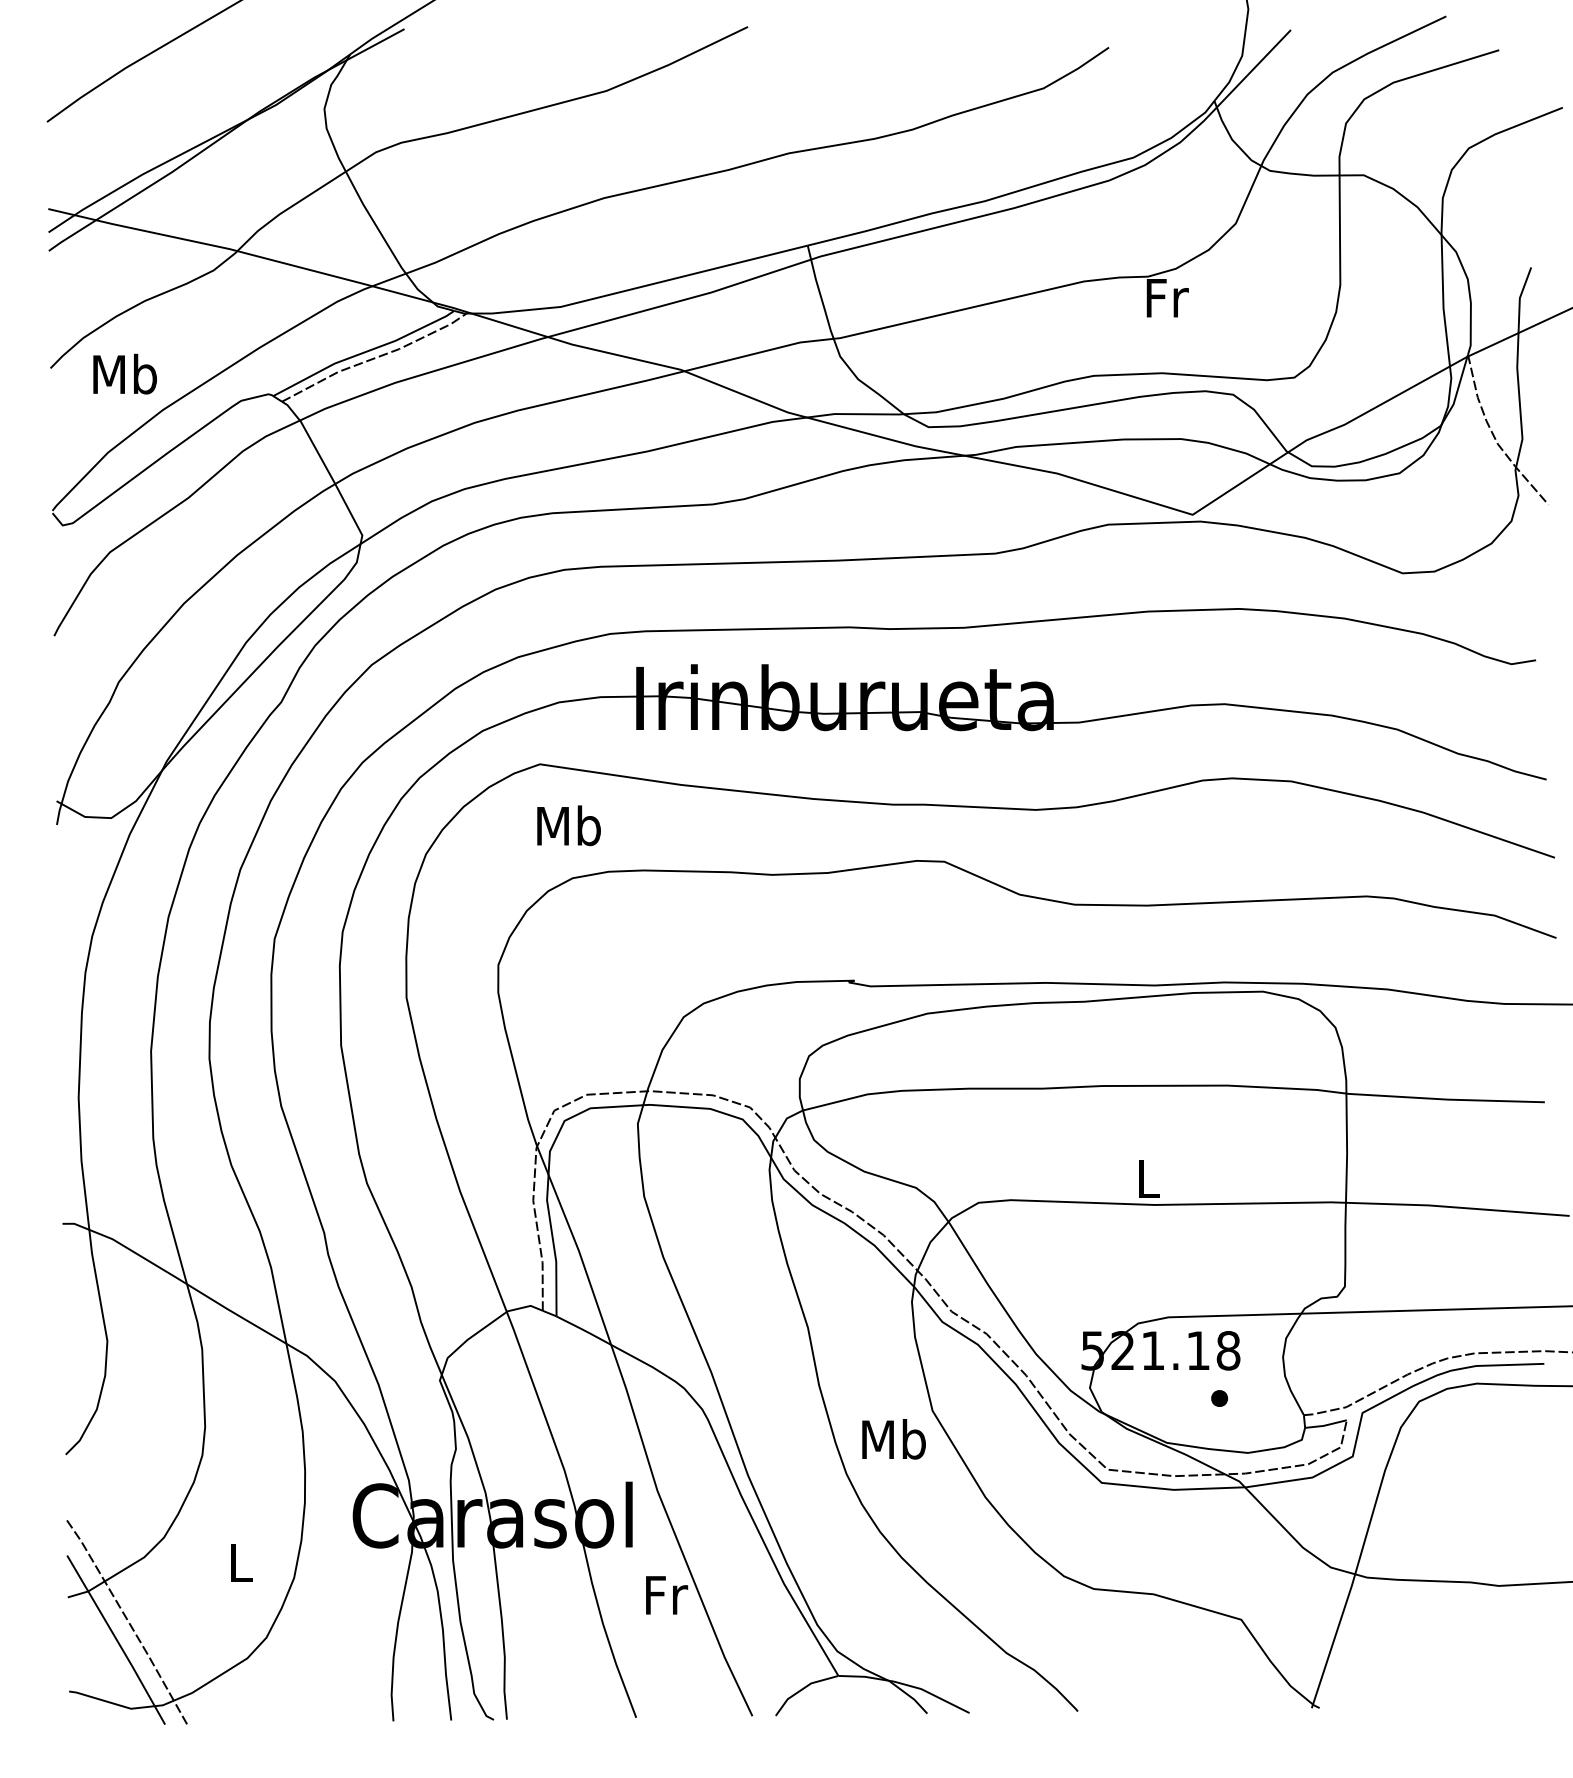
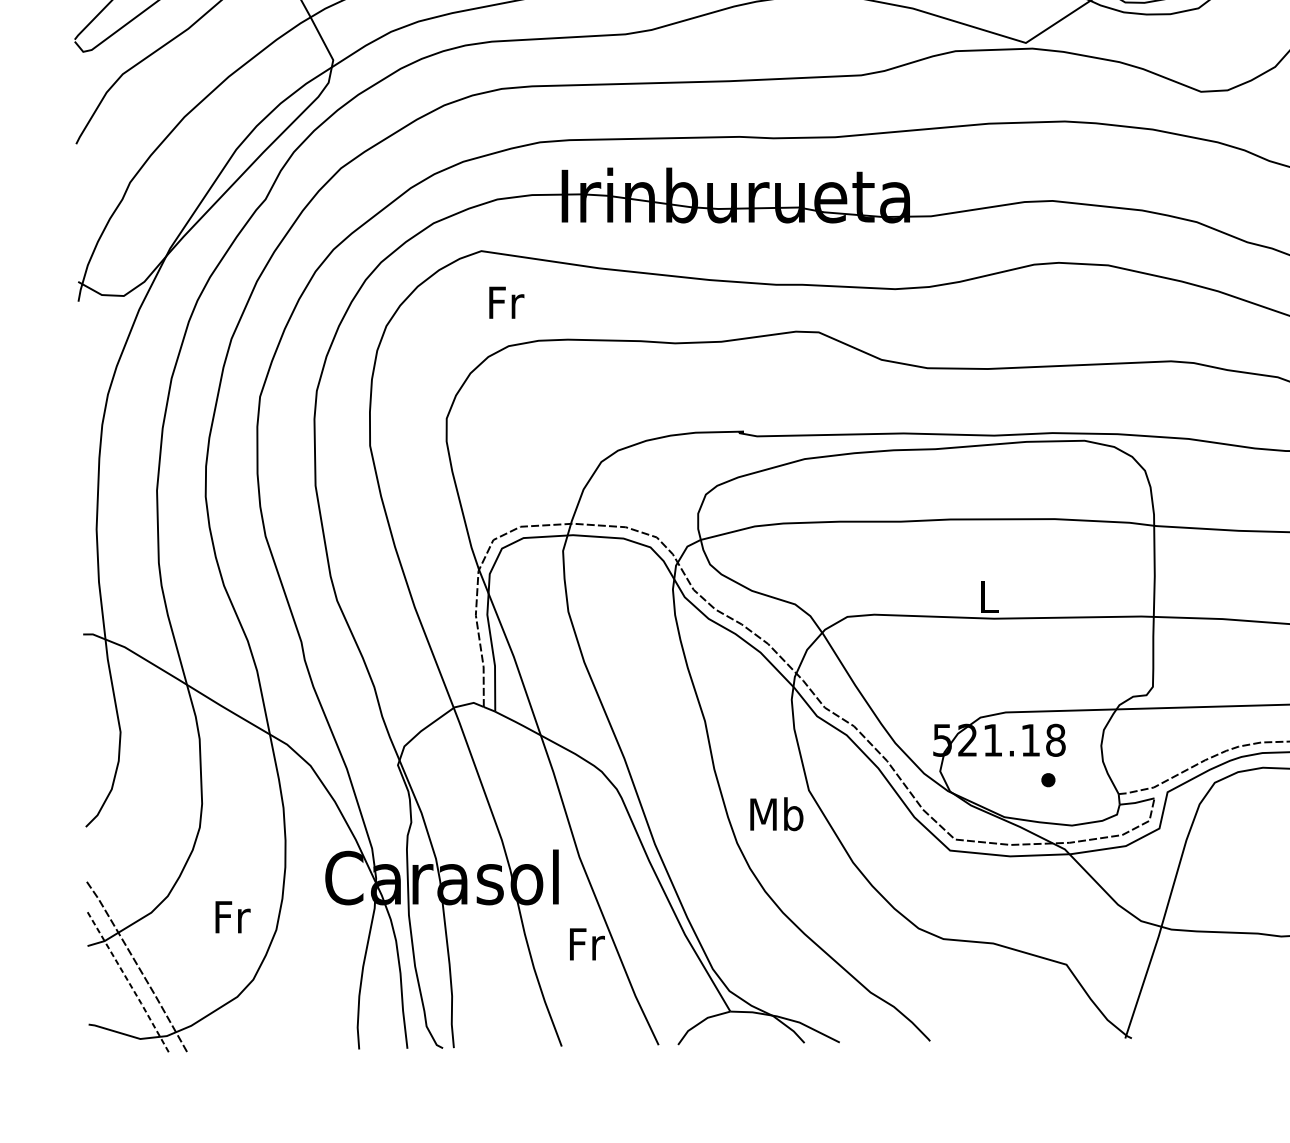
text: (568, 825) -> (505, 302), Mb -> Fr
text: (242, 1562) -> (233, 916), L -> Fr
line: (116, 1639) -> (128, 981), solid -> dashed

